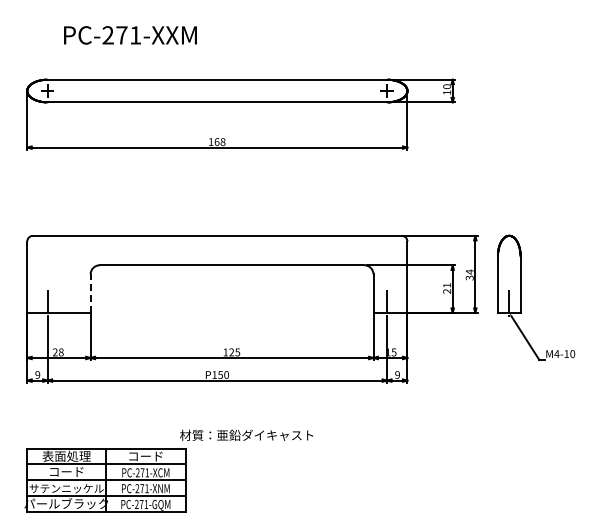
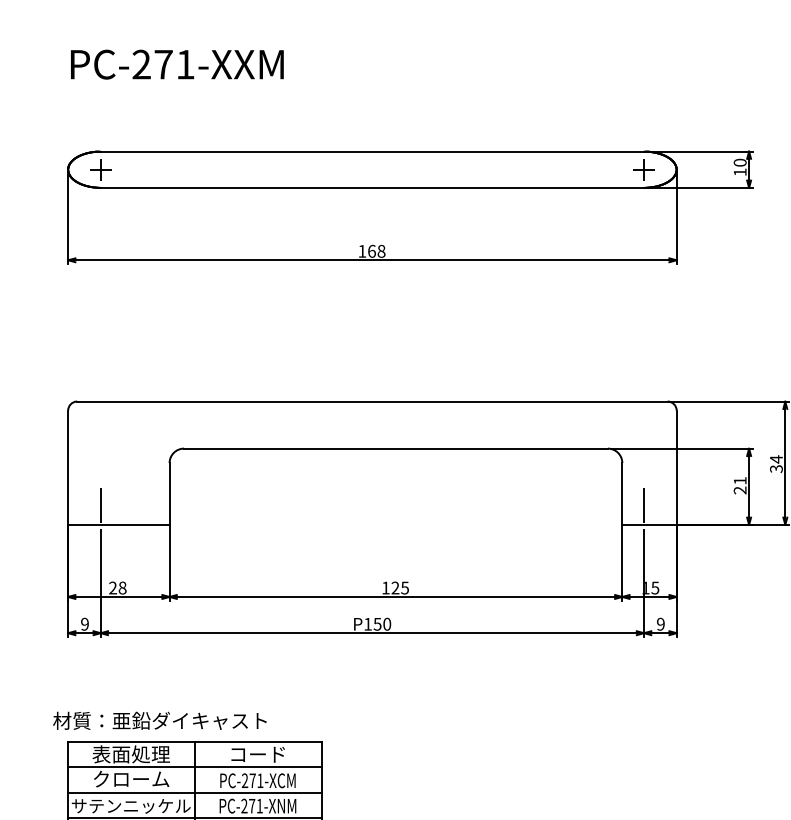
text: (130, 35) -> (177, 64), moved
line: (90, 293) -> (169, 493), dashed -> solid
text: (246, 434) -> (159, 719), moved
text: (66, 471) -> (130, 778), コード -> クローム

